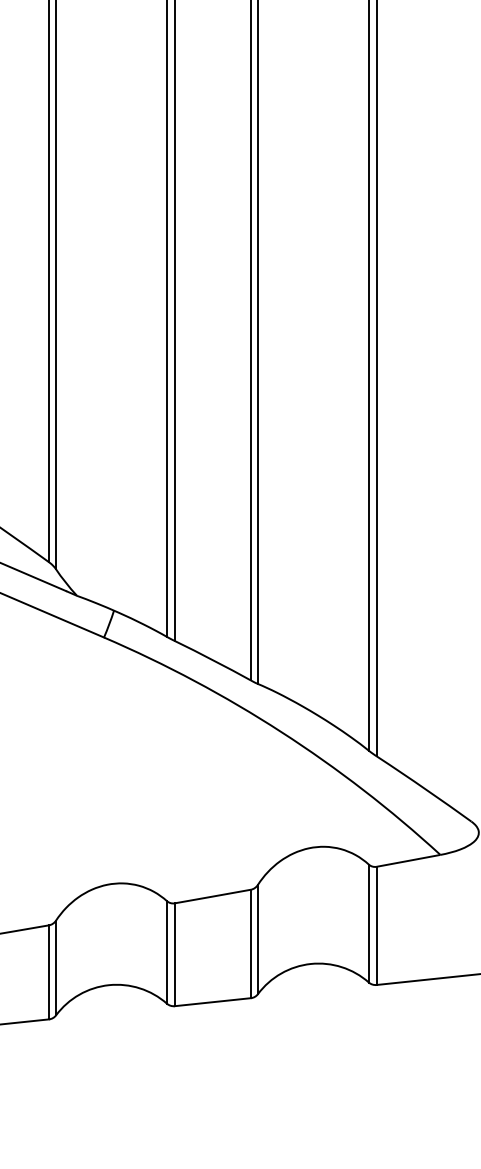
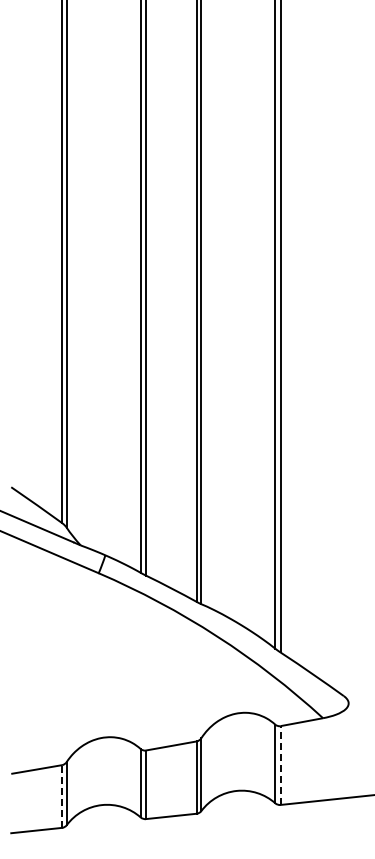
line: (376, 925) -> (280, 765), solid -> dashed
line: (49, 972) -> (62, 796), solid -> dashed

